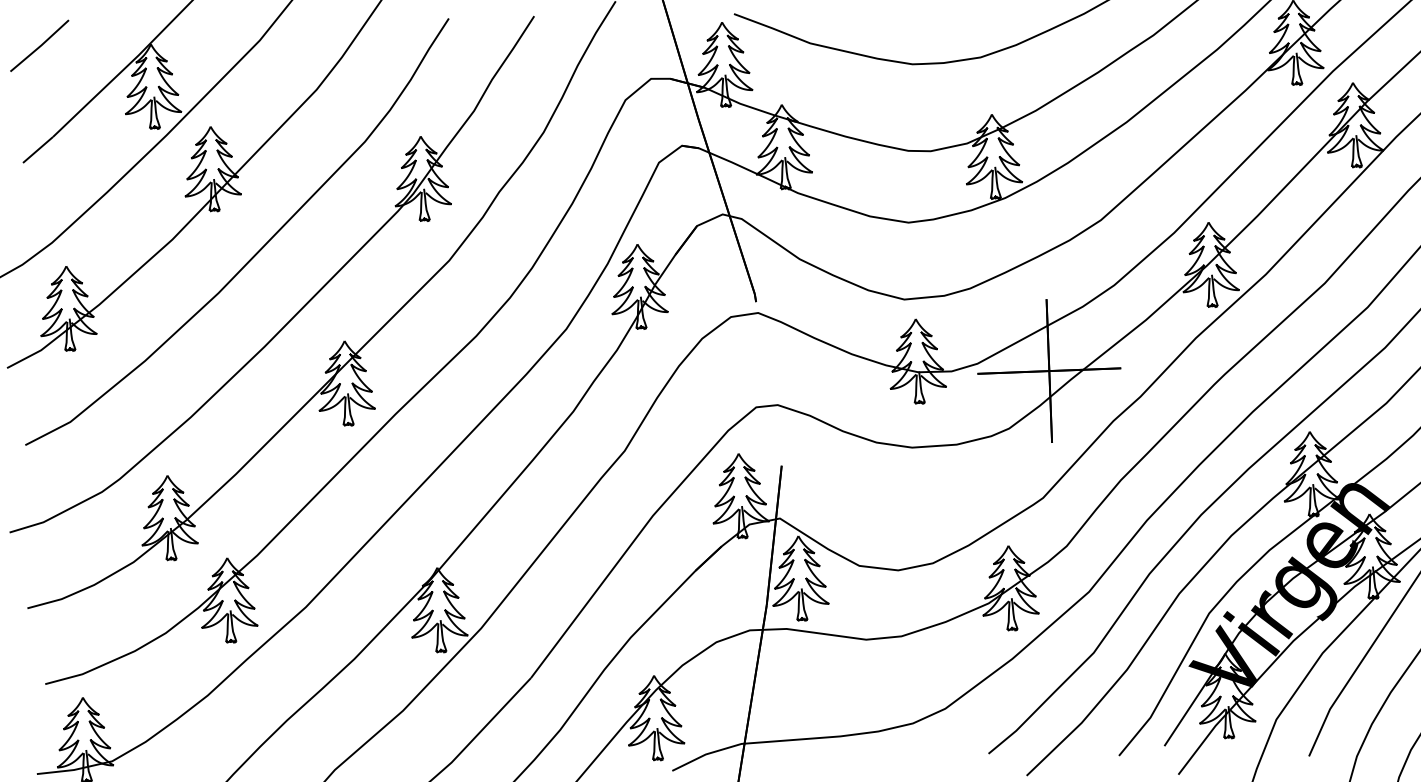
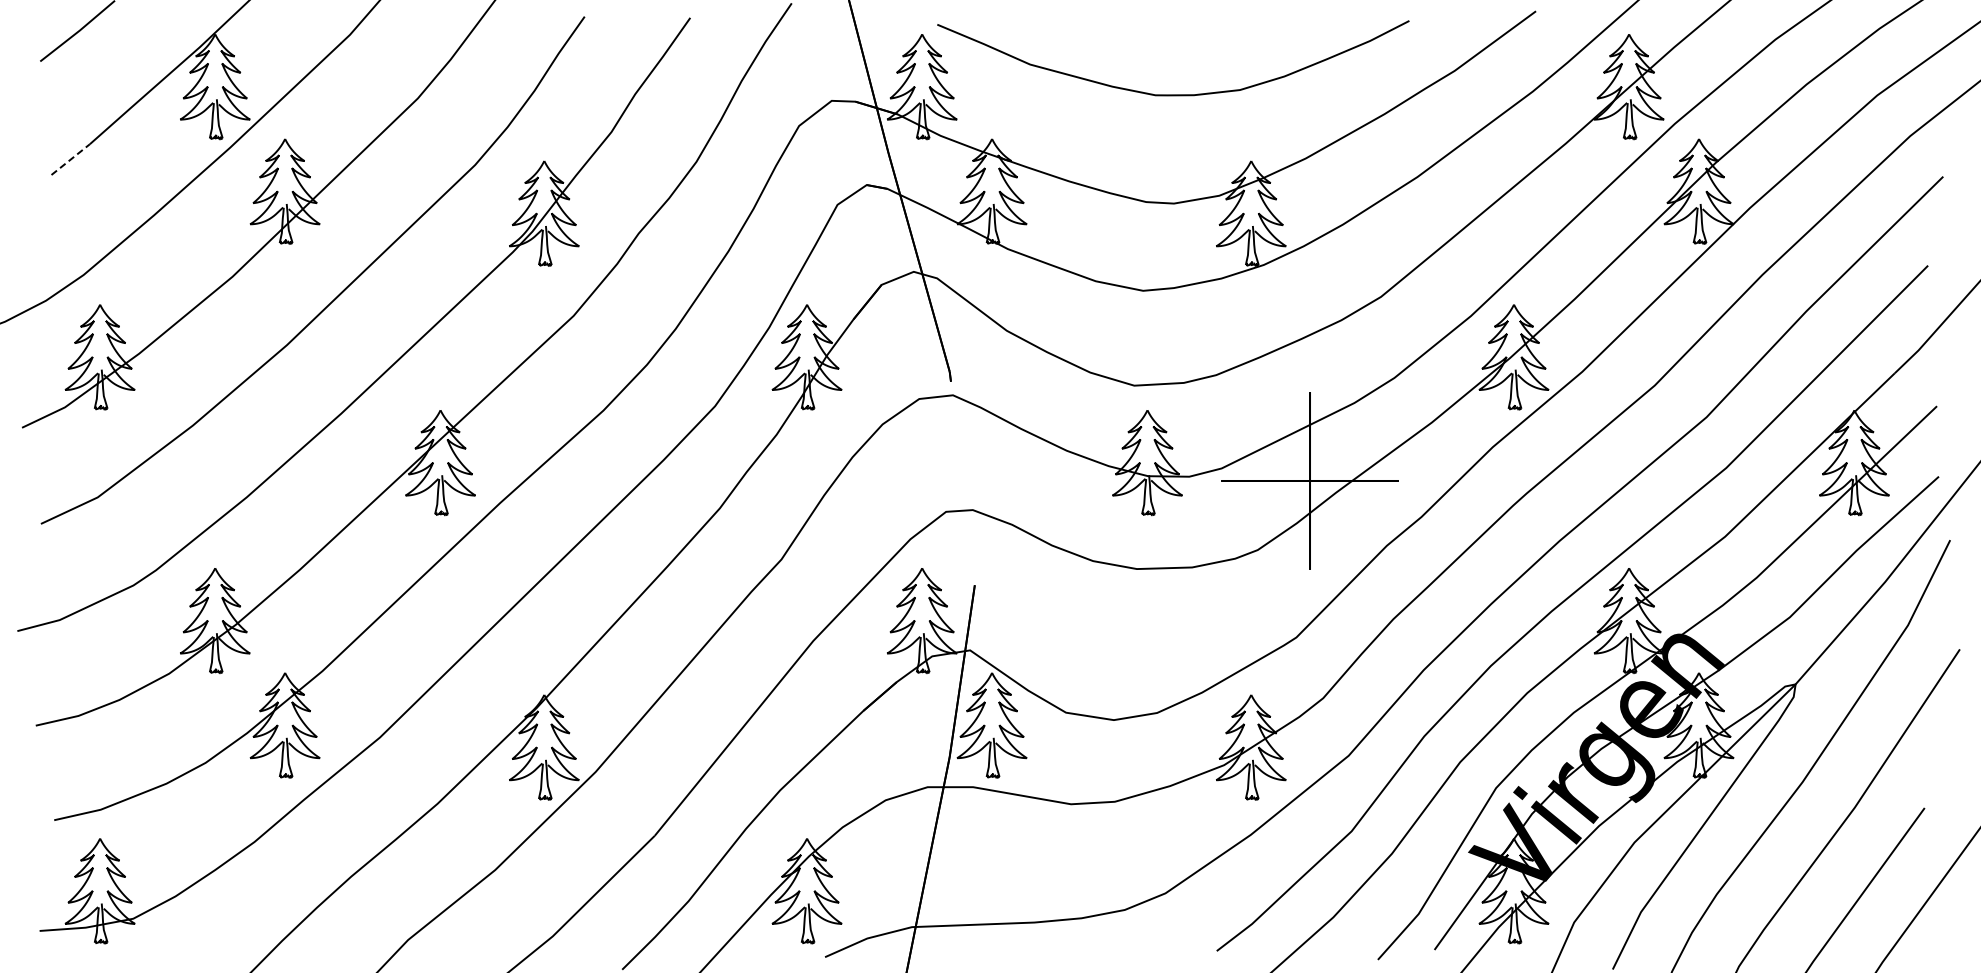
line: (37, 149) -> (70, 159), solid -> dashed

